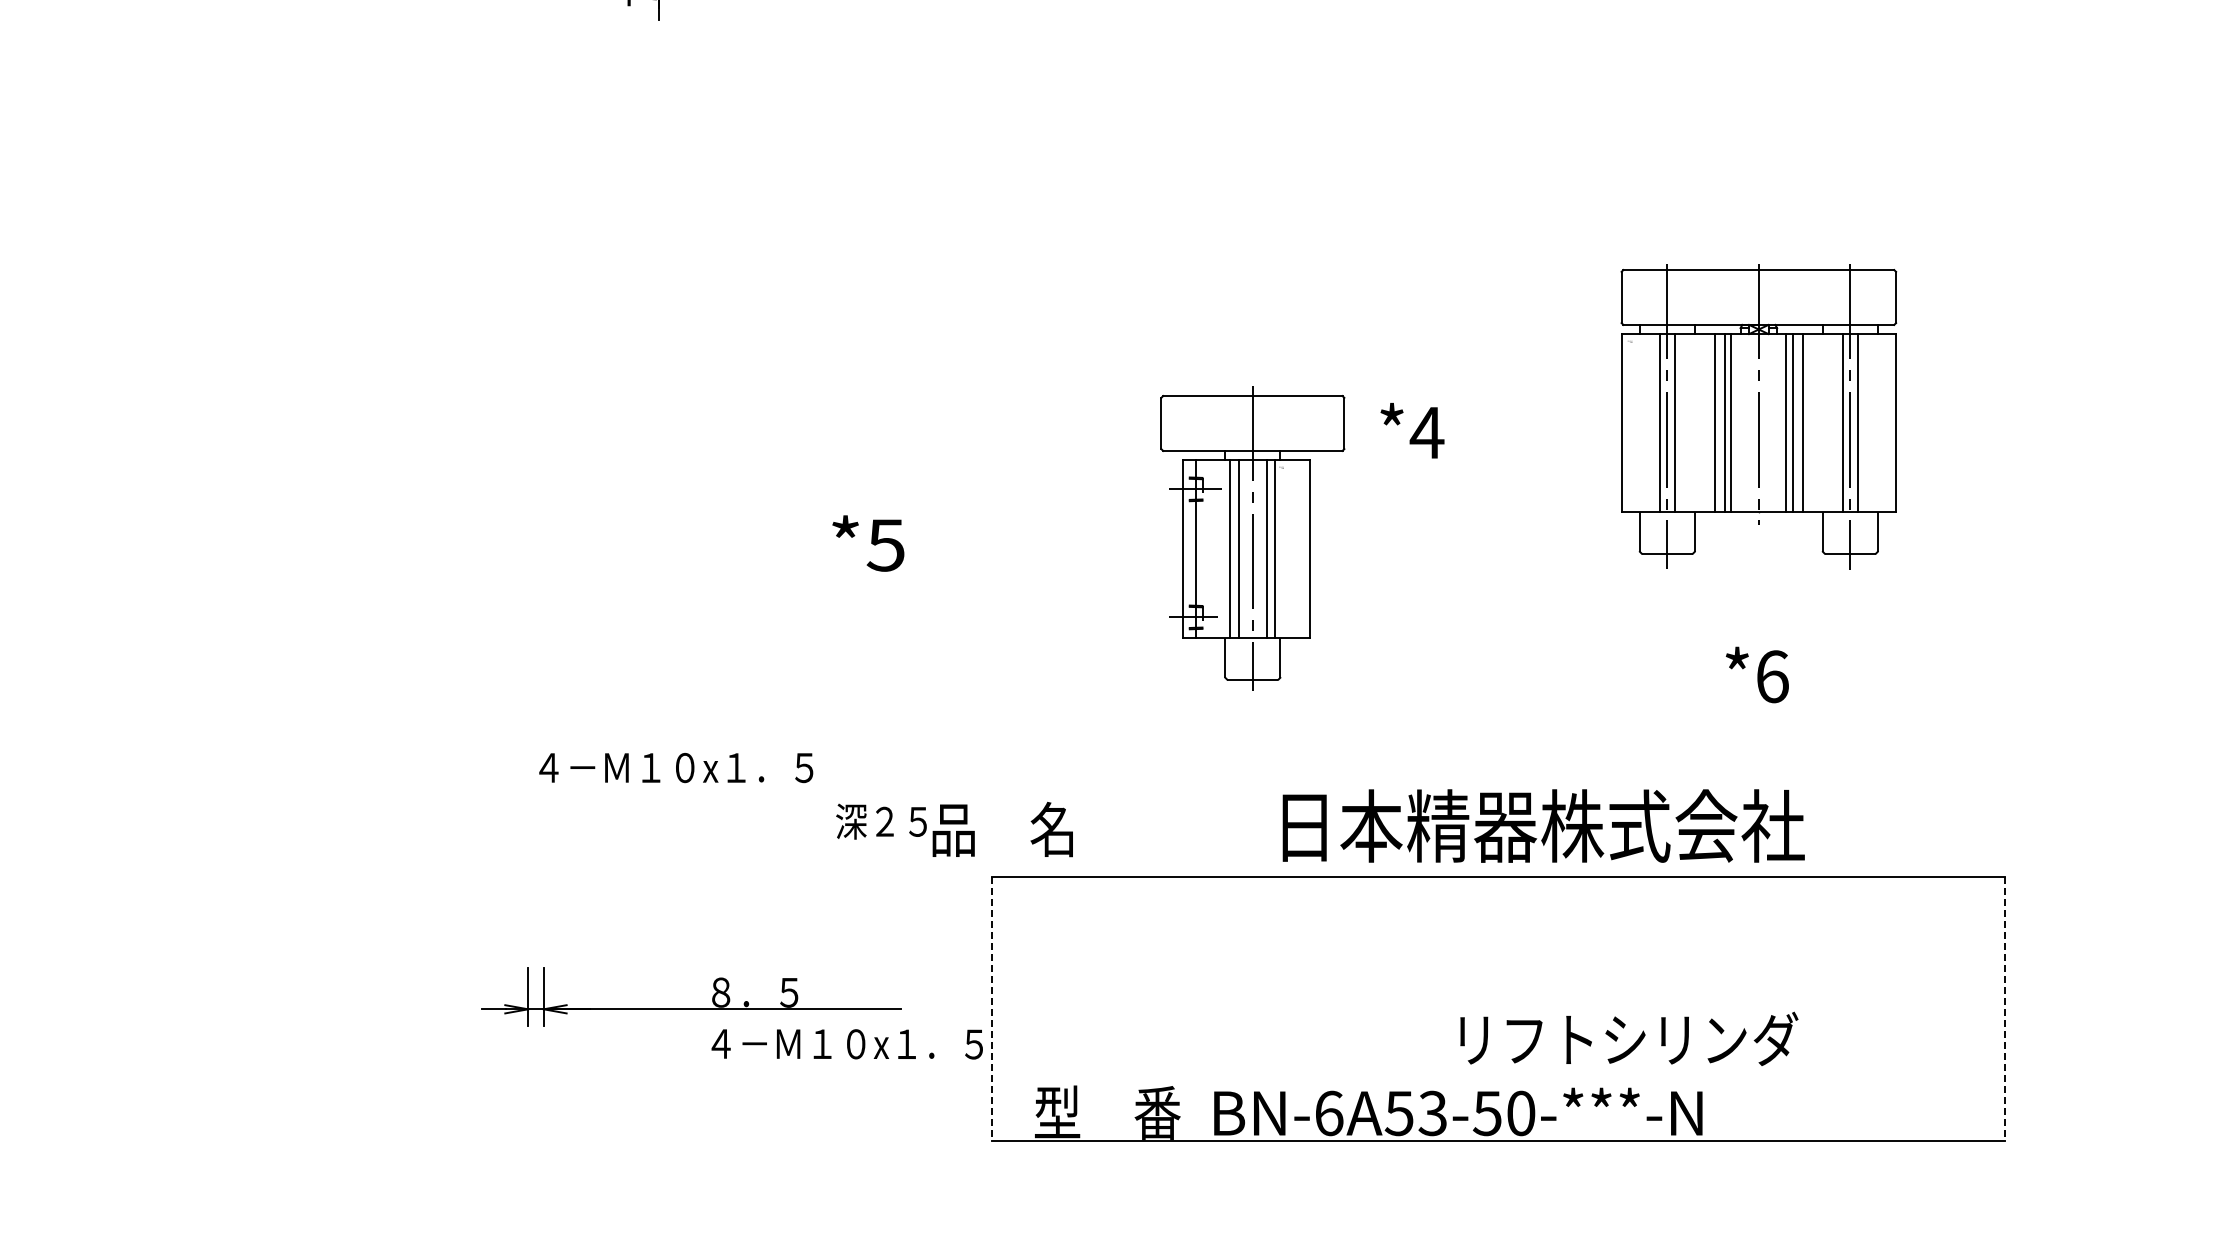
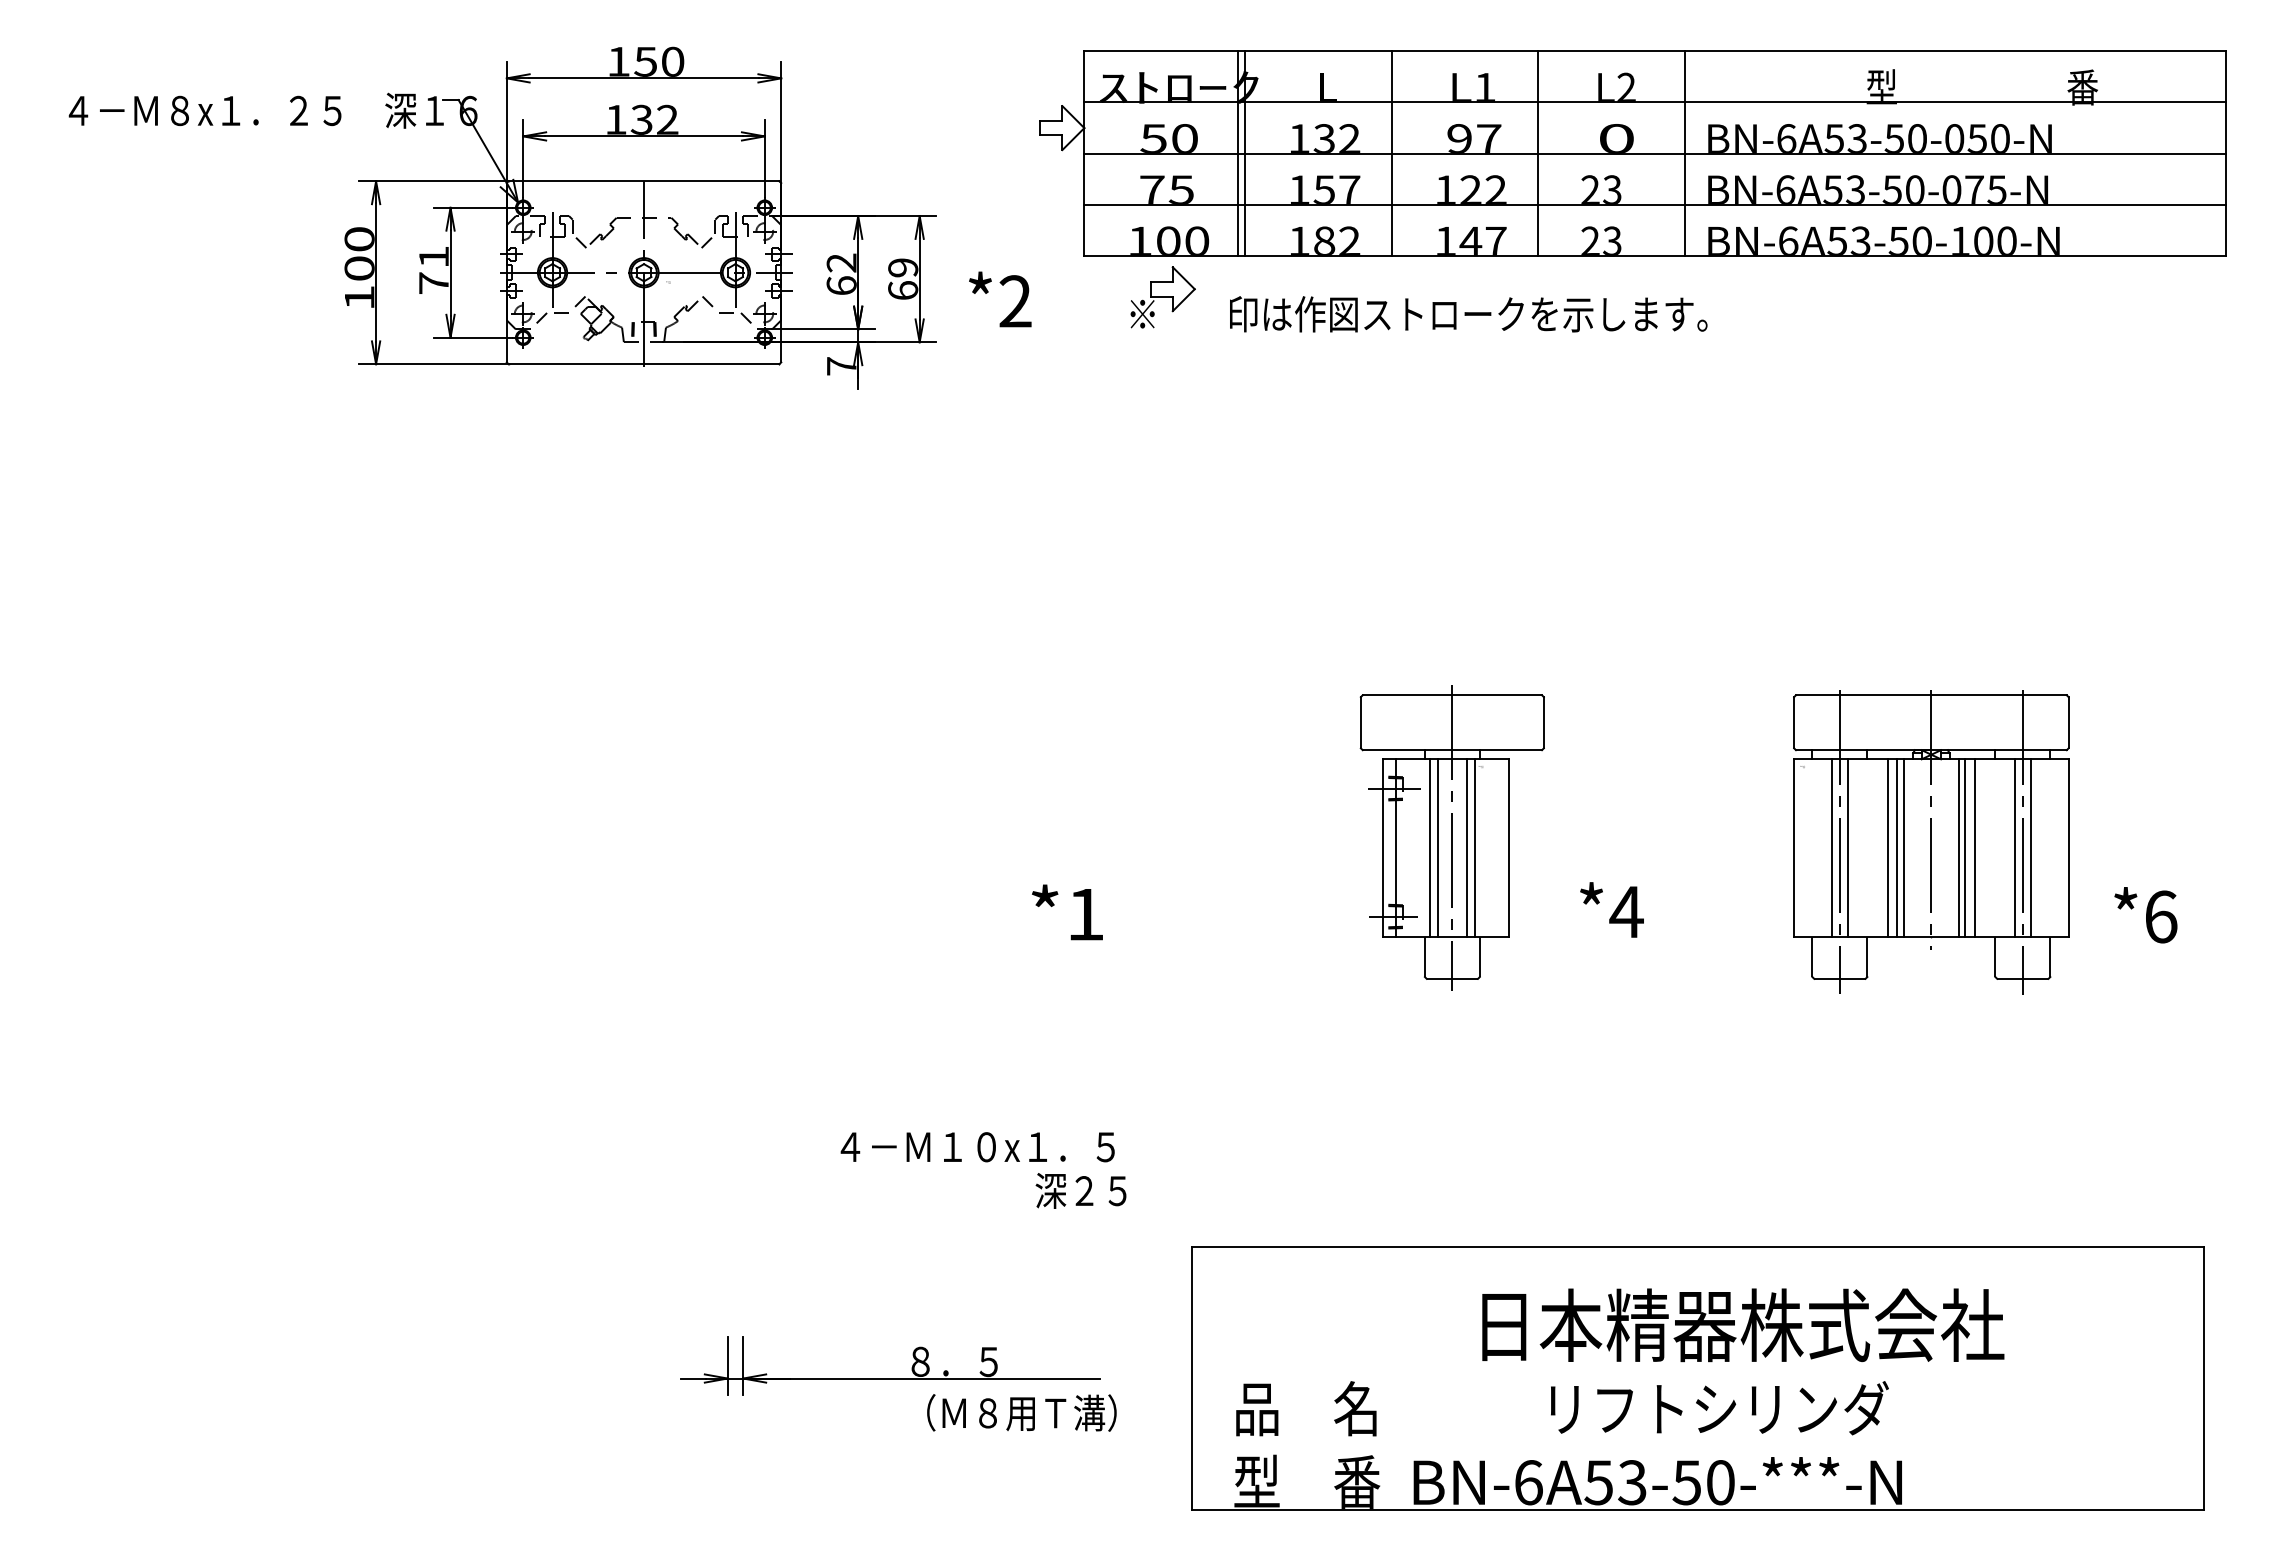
part: (1758, 417) -> (1931, 842), moved
text: (1411, 430) -> (1611, 909), moved
part: (1251, 538) -> (1451, 837), moved
text: (884, 546) -> (1084, 915), *5 -> *1
text: (1756, 675) -> (2145, 915), moved
text: (675, 768) -> (977, 1147), moved
text: (1543, 826) -> (1743, 1325), moved
text: (1002, 829) -> (1306, 1408), moved
line: (991, 1009) -> (1191, 1378), dashed -> solid
line: (2004, 1009) -> (2204, 1378), dashed -> solid
text: (1628, 1039) -> (1719, 1408), moved
text: (846, 1043) -> (1046, 1412), ４－Ｍ１０x１．５ -> （Ｍ８用Ｔ溝）

